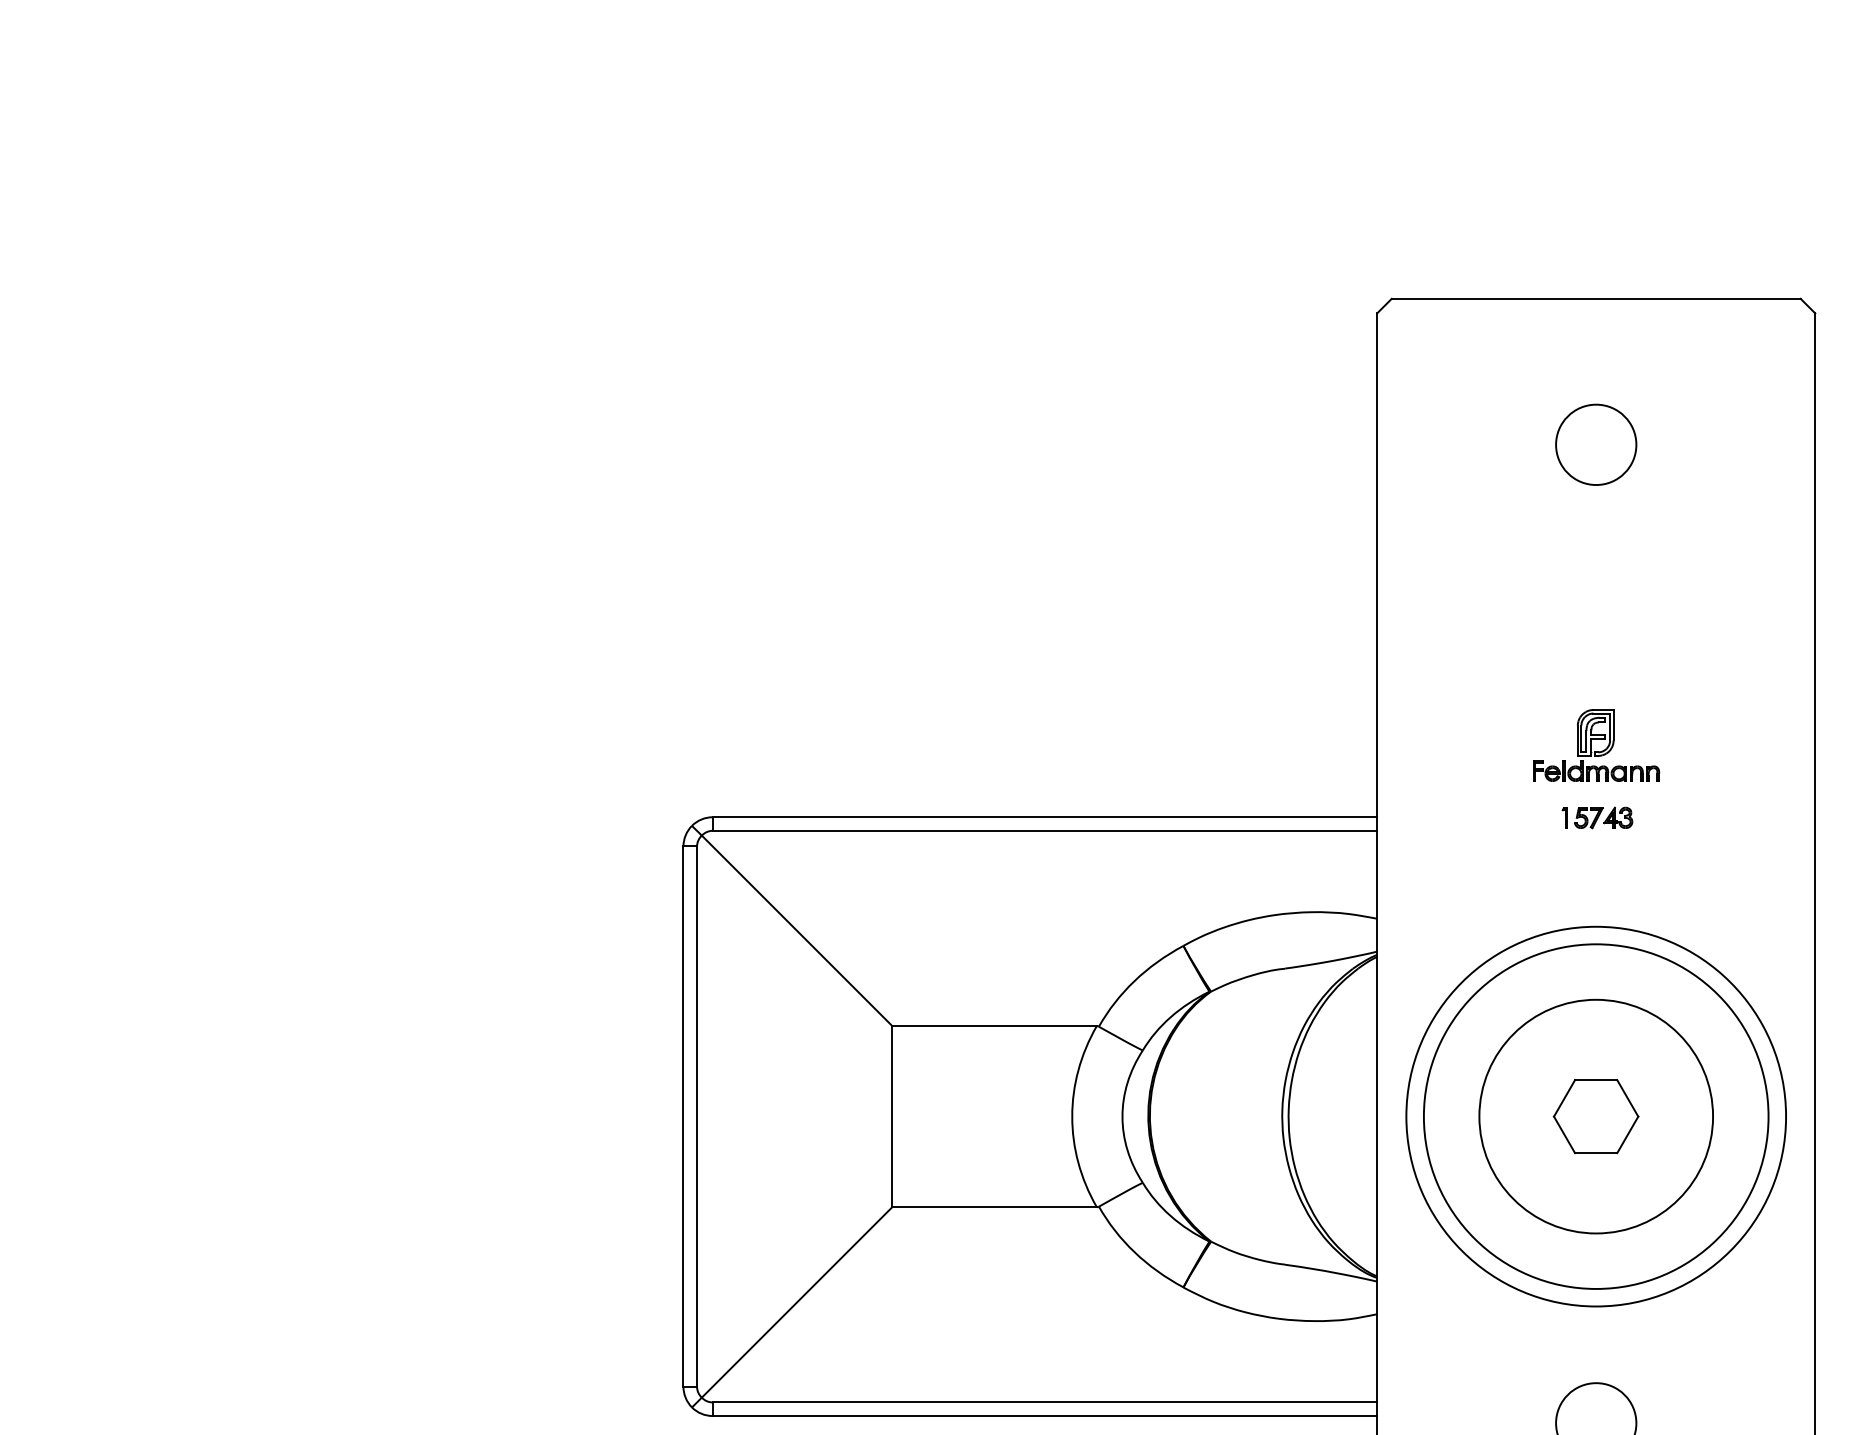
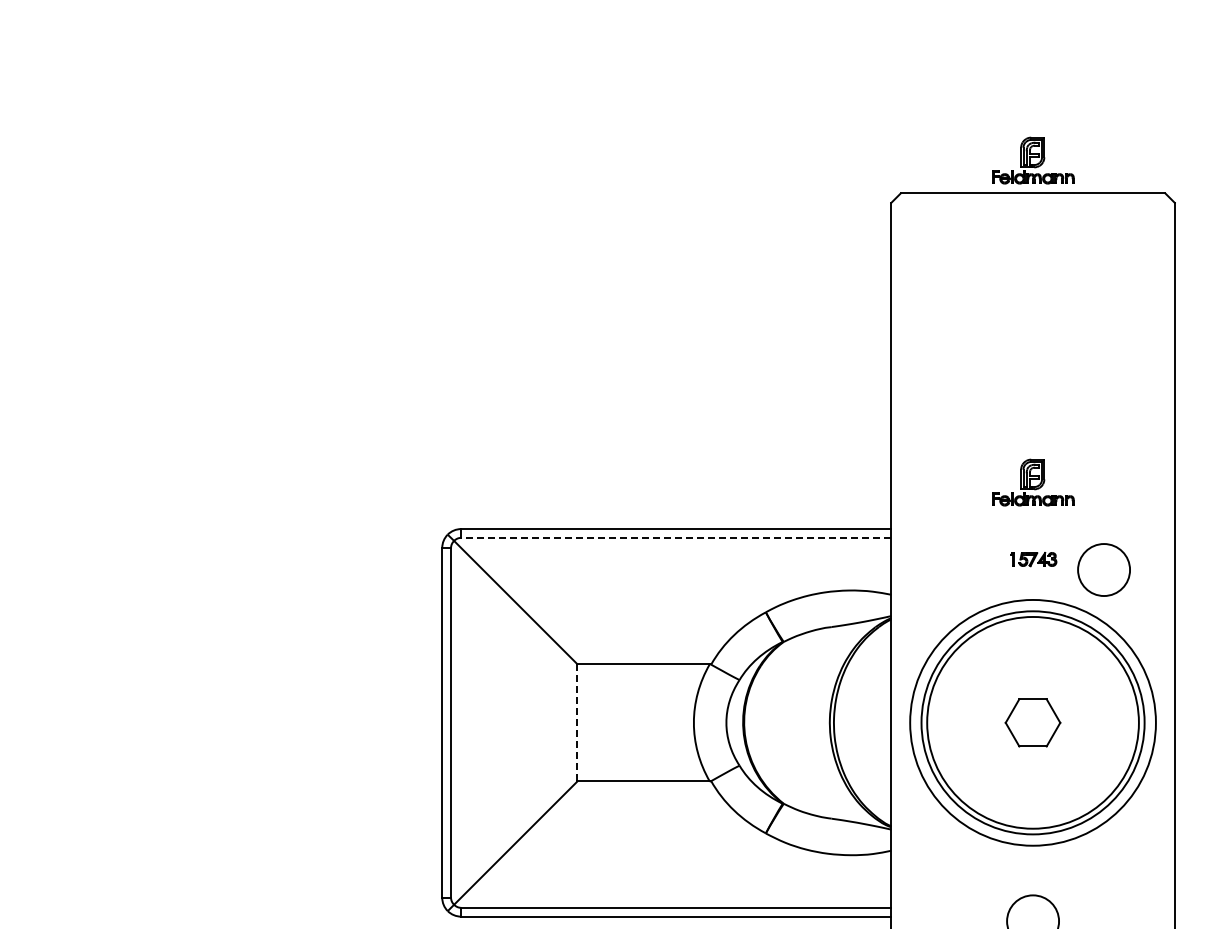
part: (1596, 247) -> (1033, 160), added
circle: (1595, 444) -> (1103, 569), moved
part: (1596, 817) -> (1033, 559), moved
line: (1043, 830) -> (675, 537), solid -> dashed
line: (892, 1116) -> (577, 722), solid -> dashed
circle: (1595, 1116) -> (1032, 722), size x1.4

